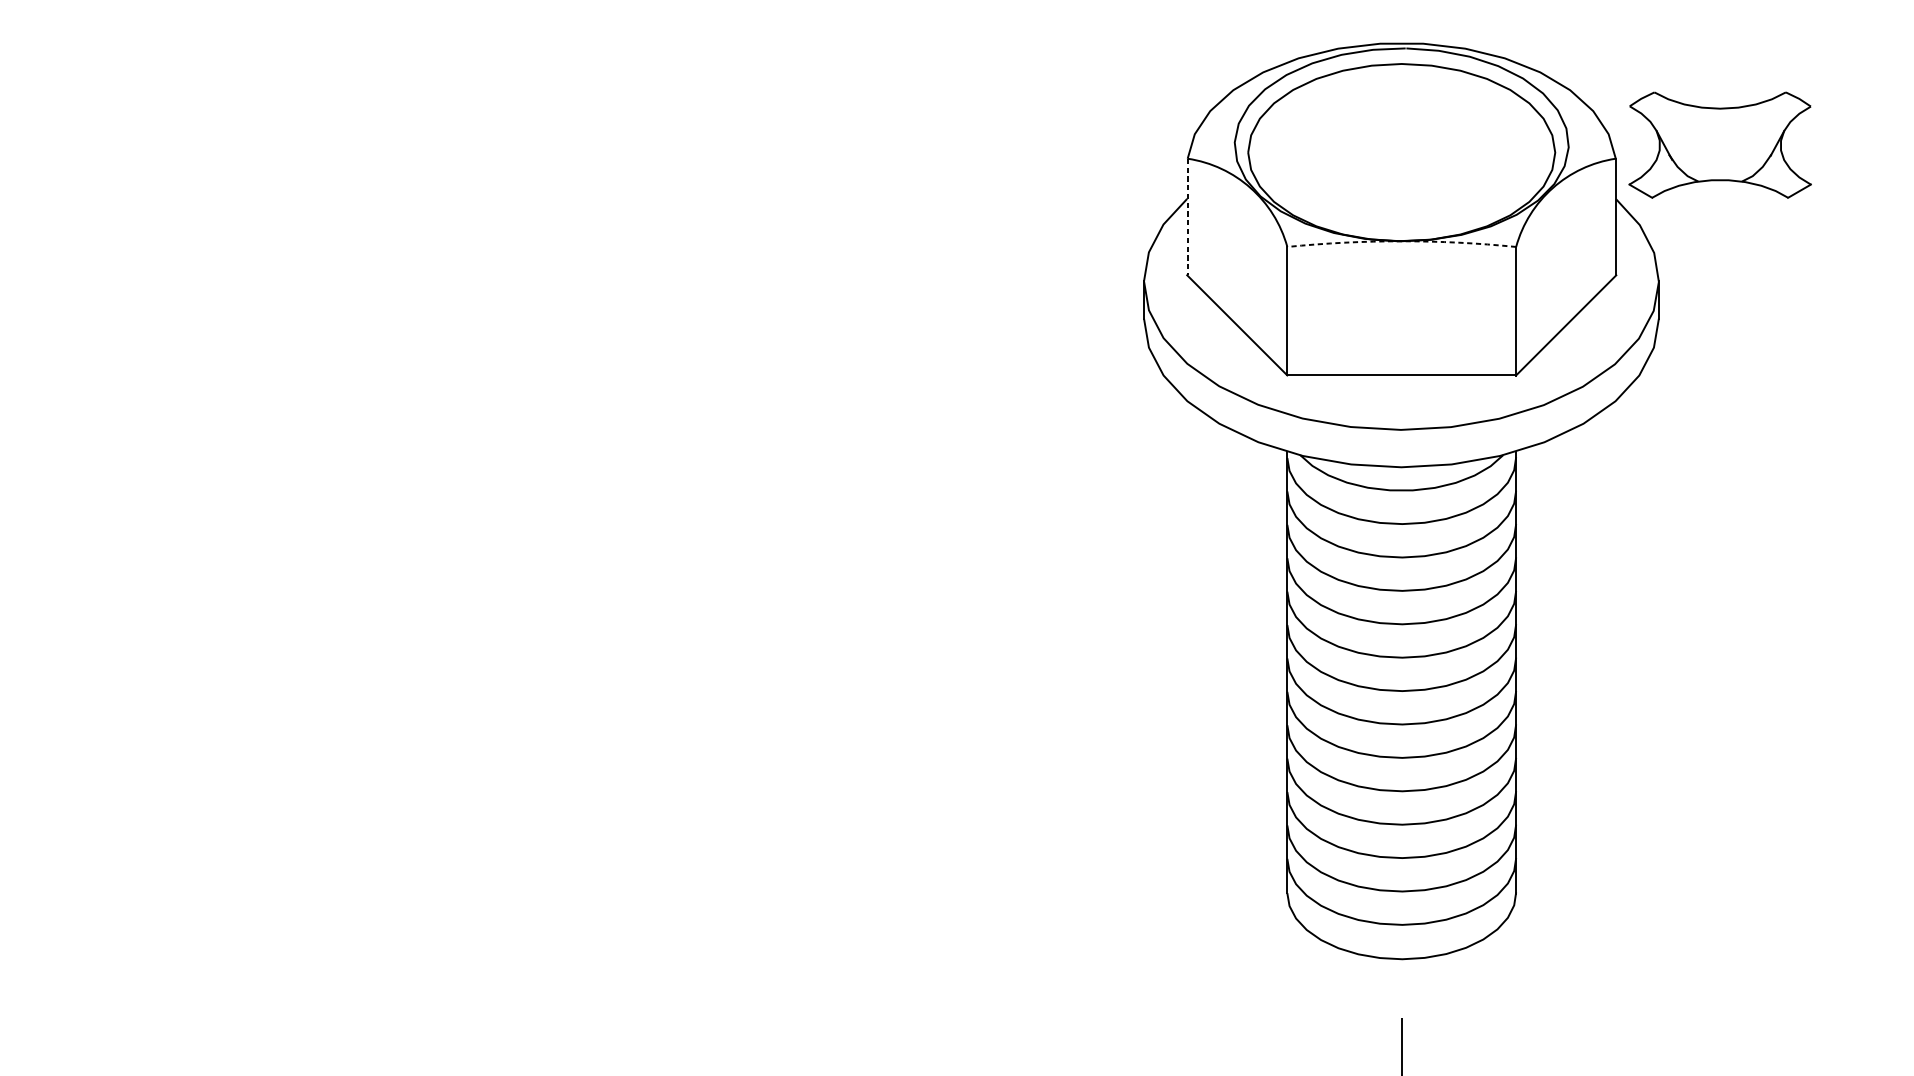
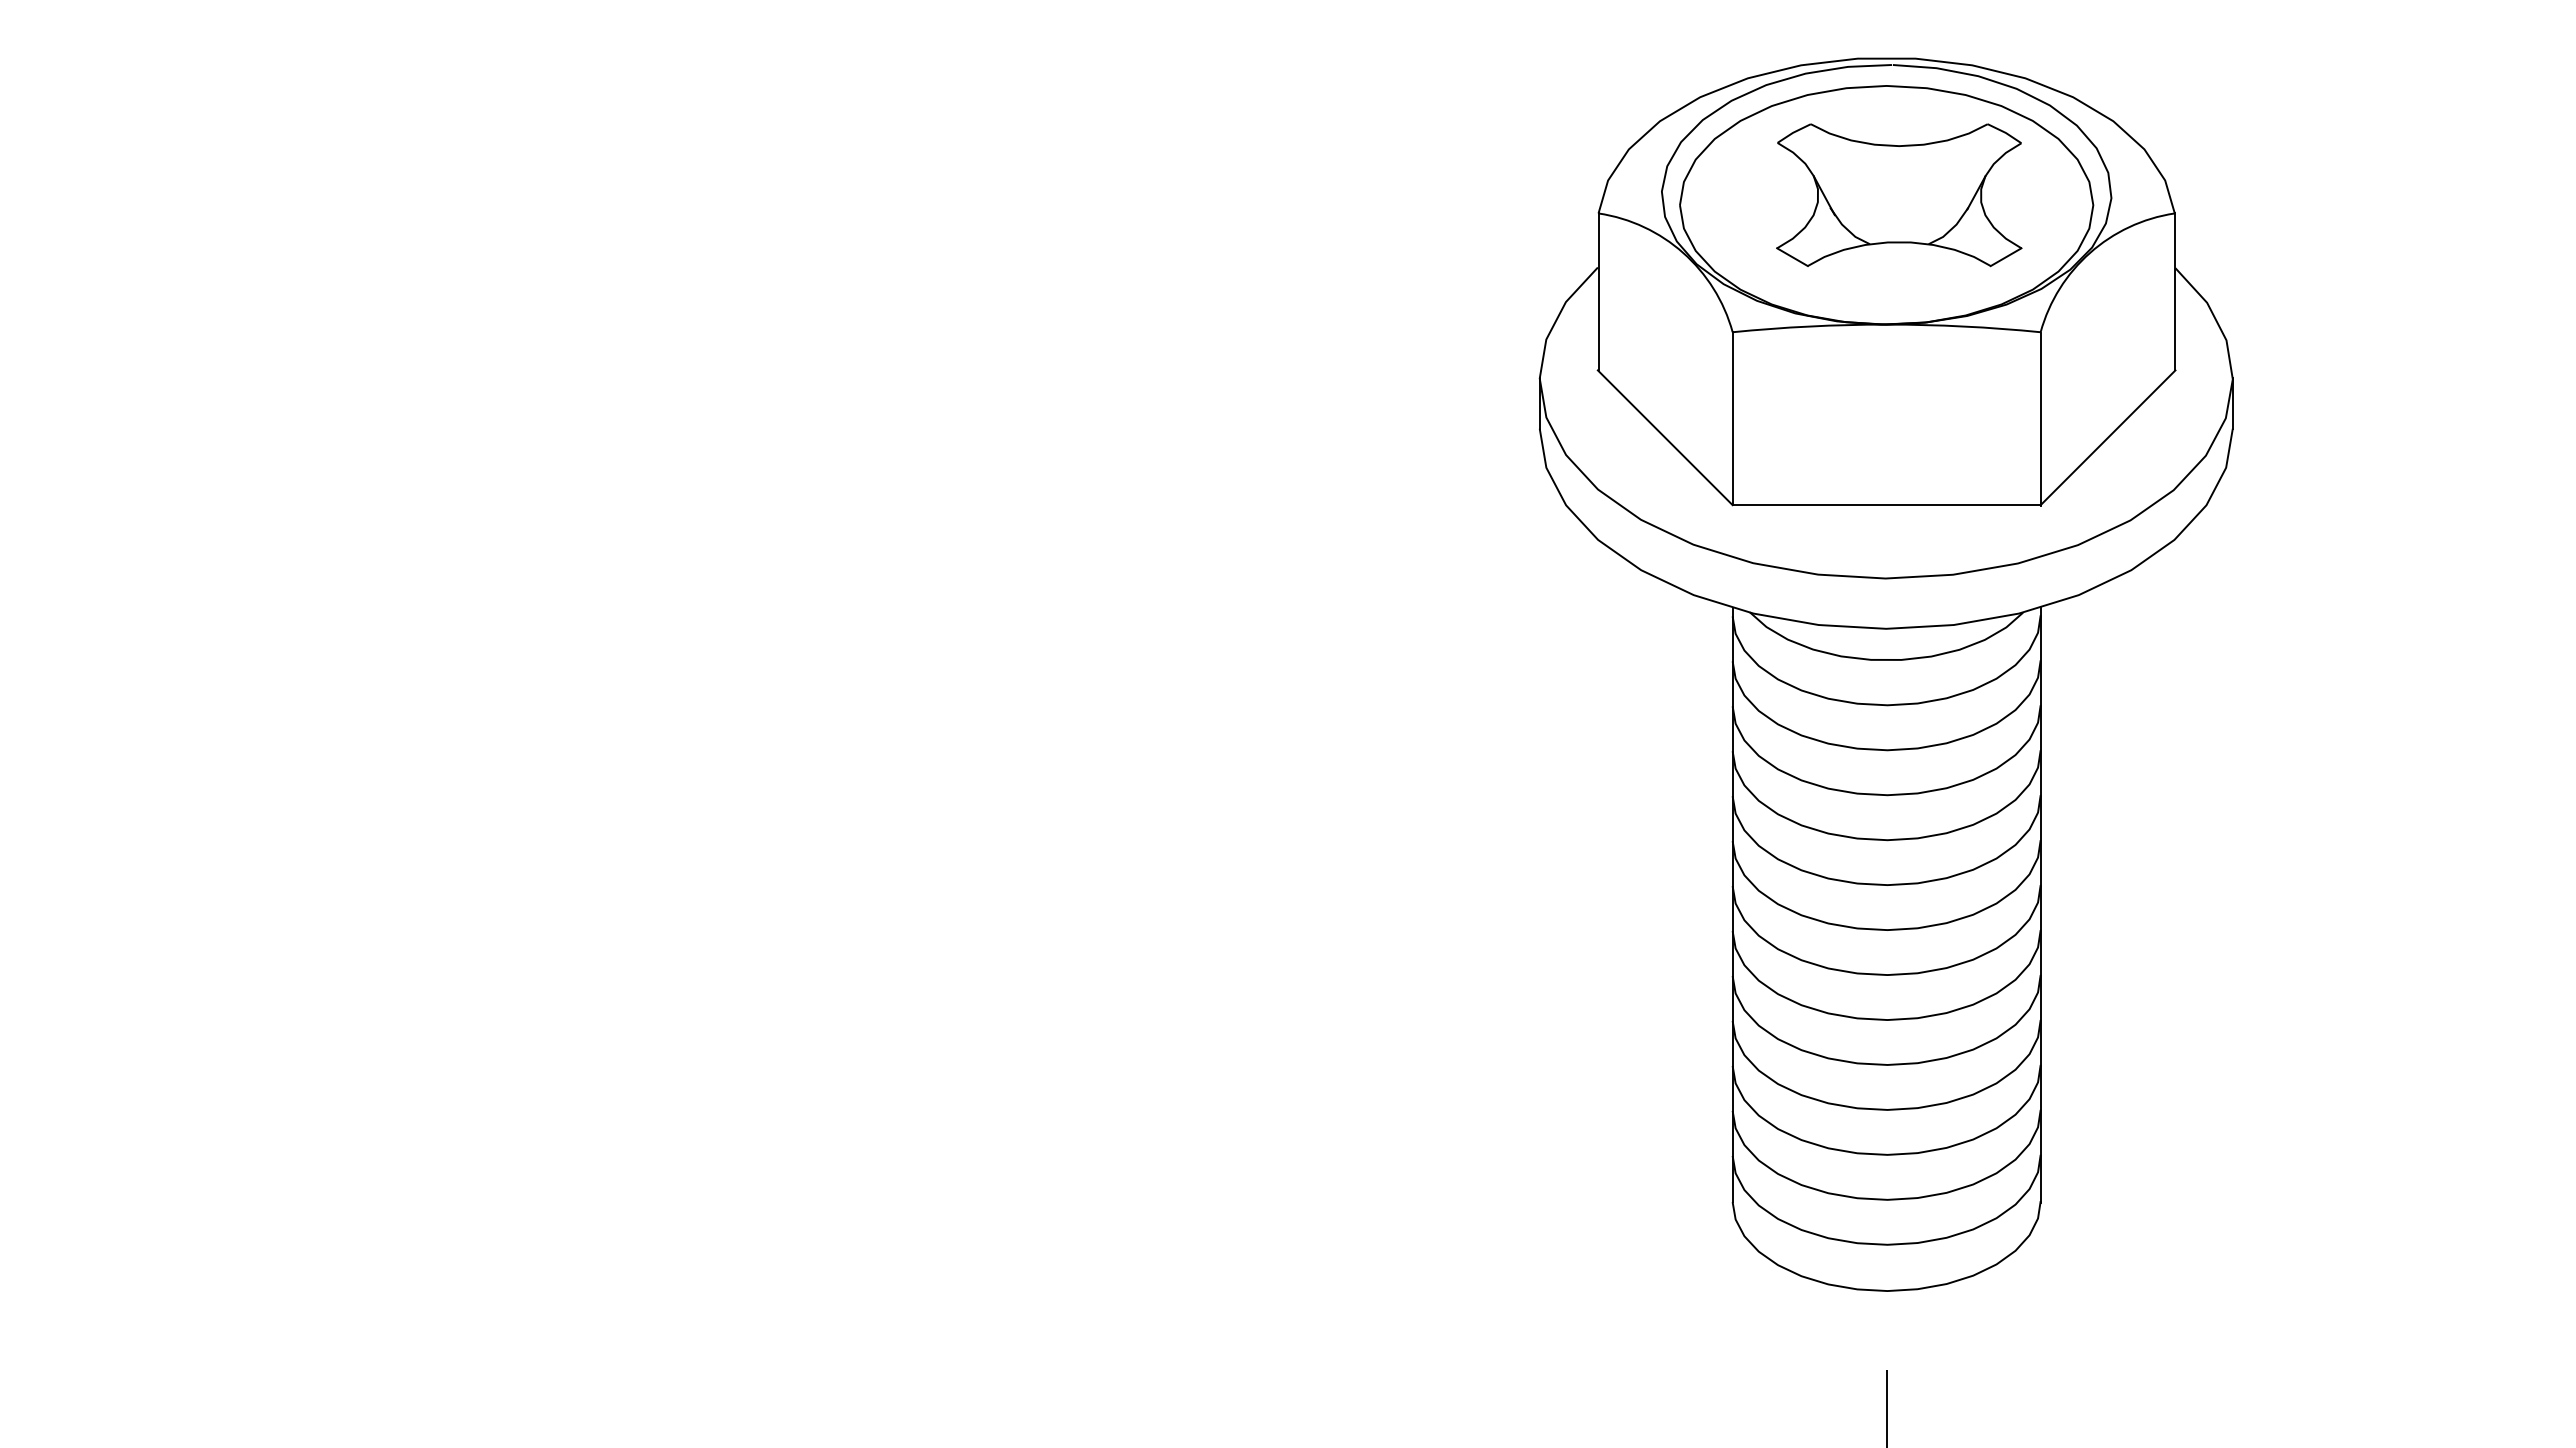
part: (1720, 145) -> (1899, 195), moved
line: (1187, 216) -> (1598, 291), dashed -> solid
arc: (1401, 241) -> (1886, 324), dashed -> solid

